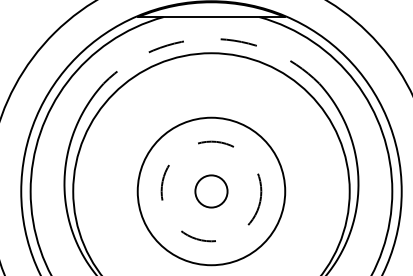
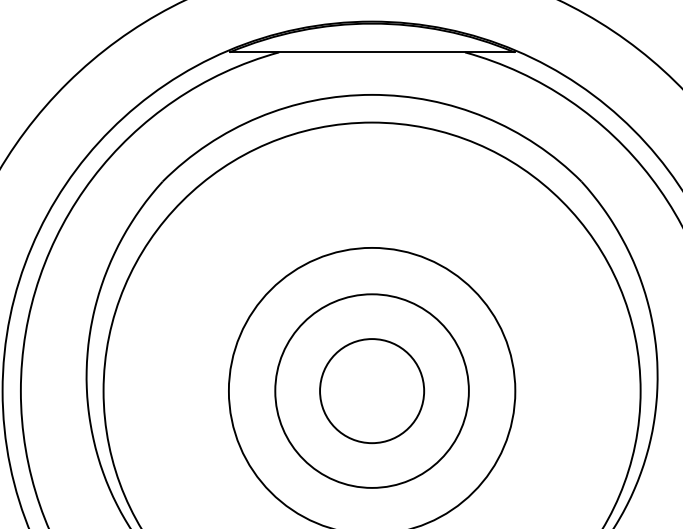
arc: (211, 38) -> (372, 93), dashed -> solid
circle: (211, 191) -> (372, 391), dashed -> solid
circle: (211, 191) -> (372, 391), size x1.67

